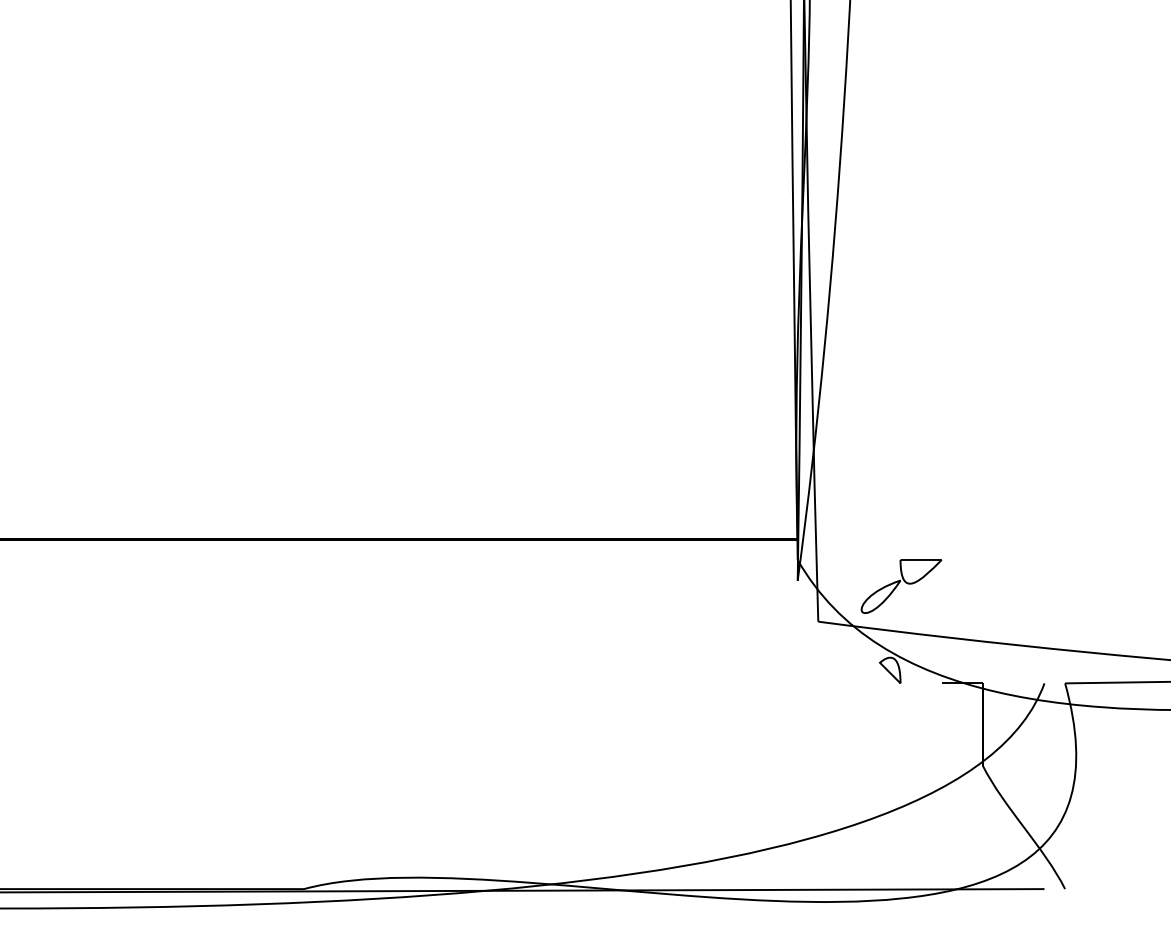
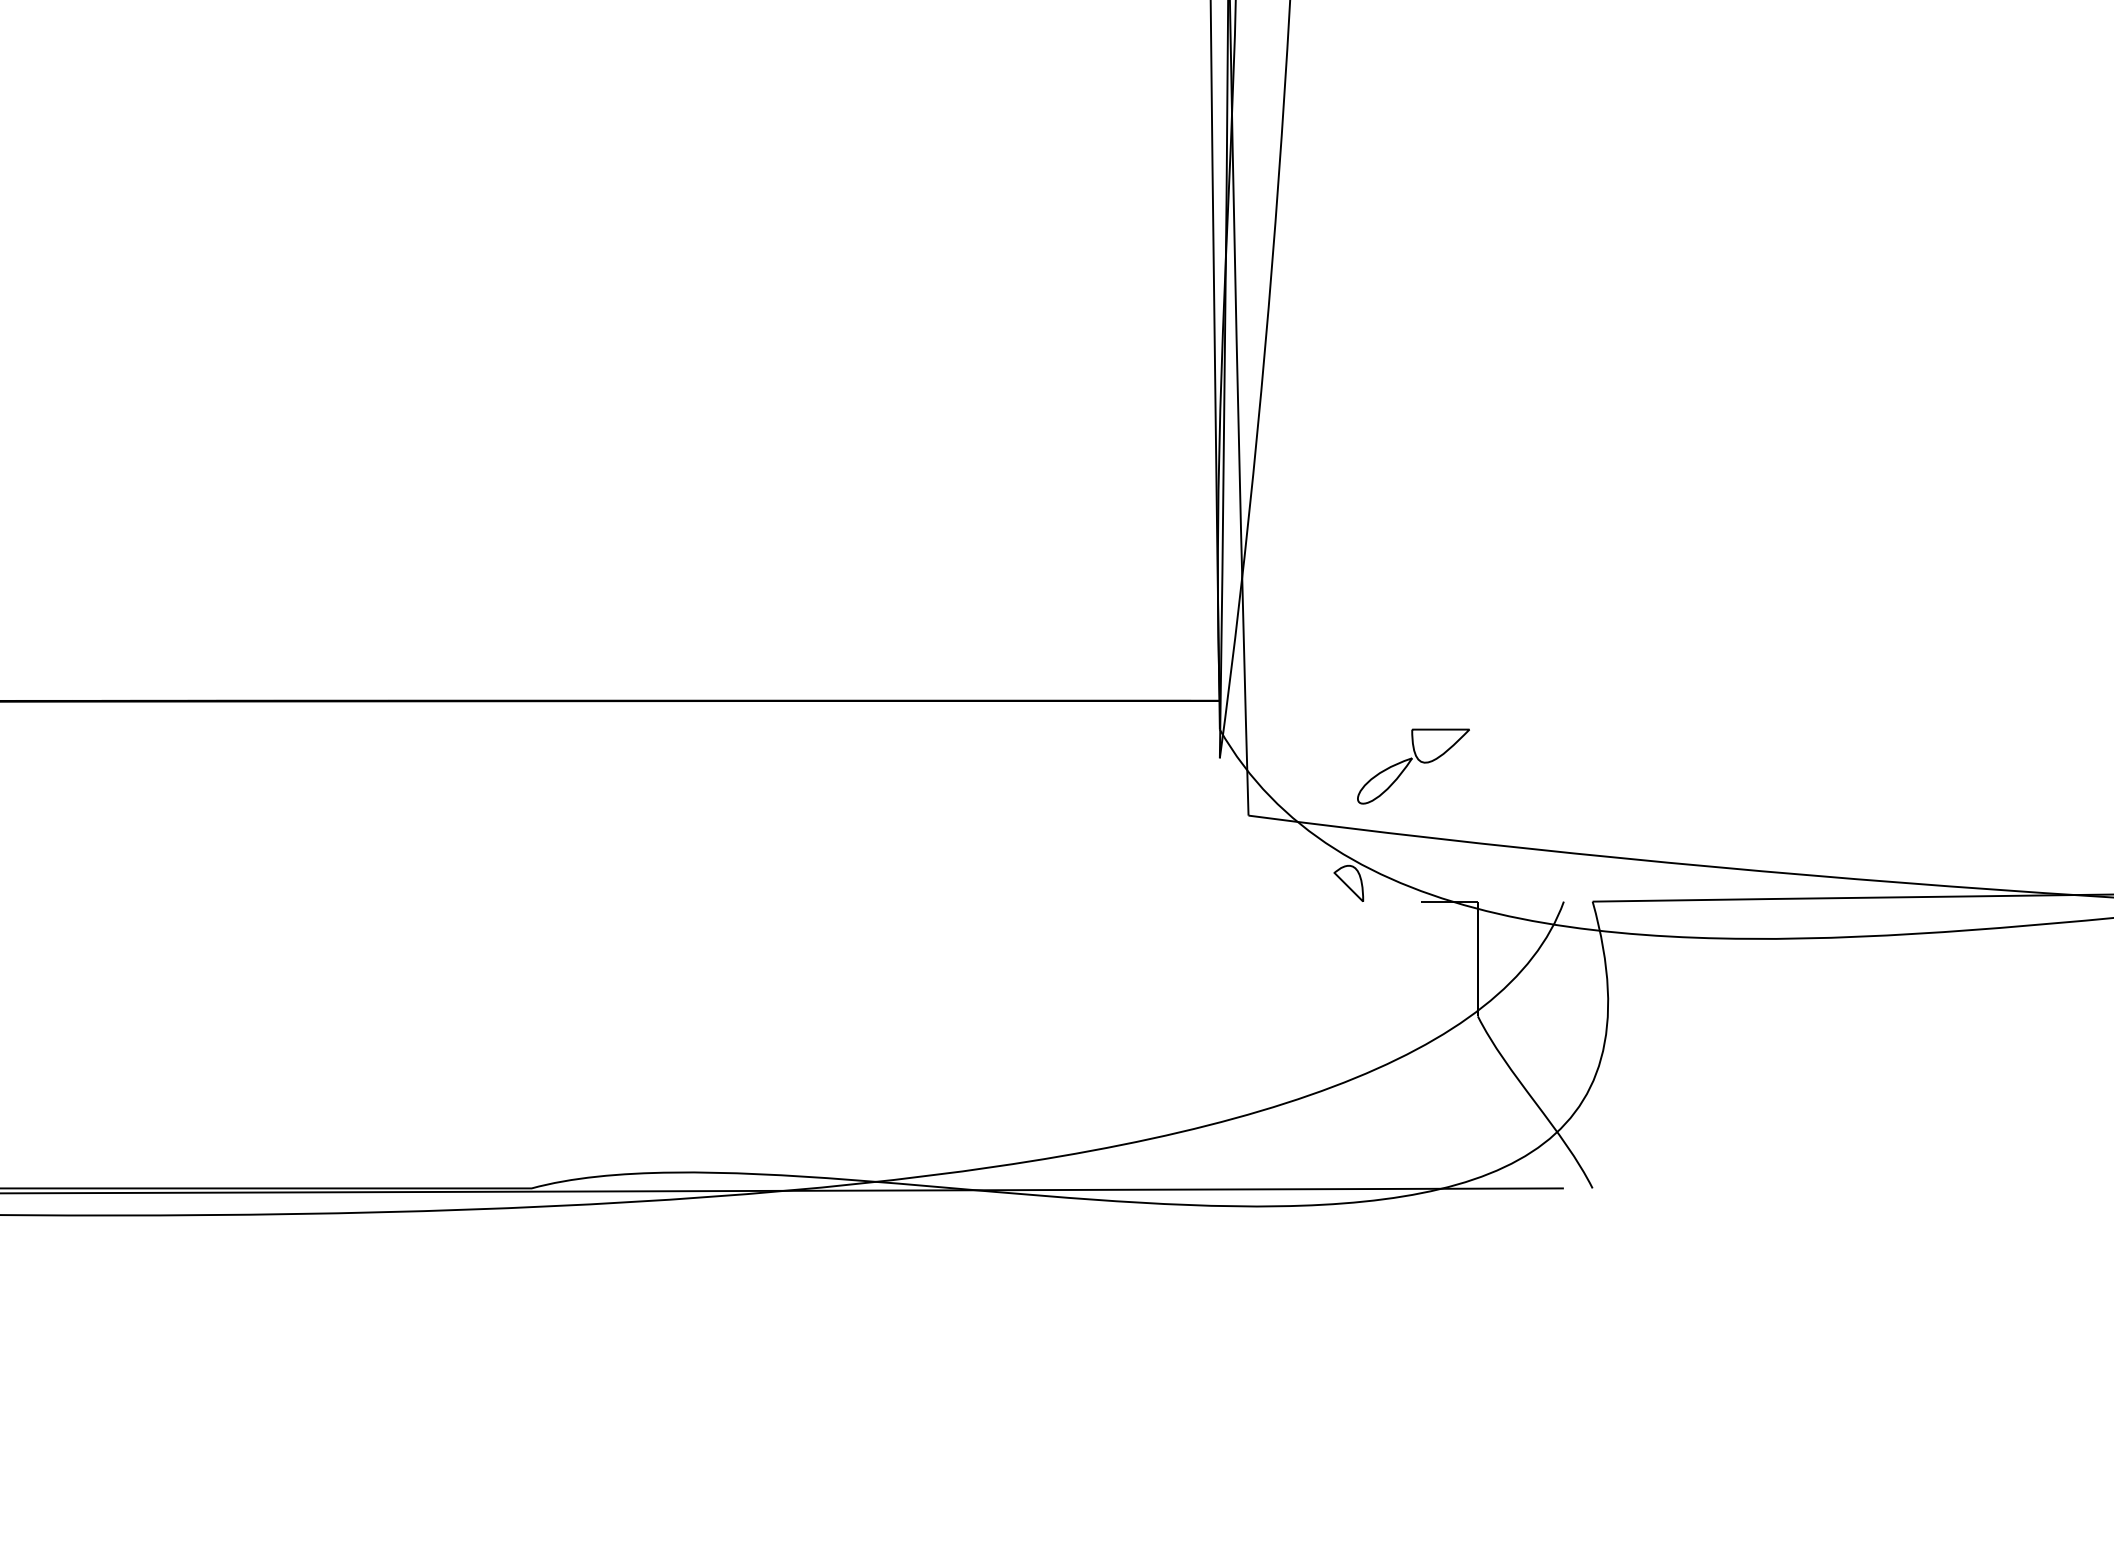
part: (901, 586) -> (1413, 766), moved

